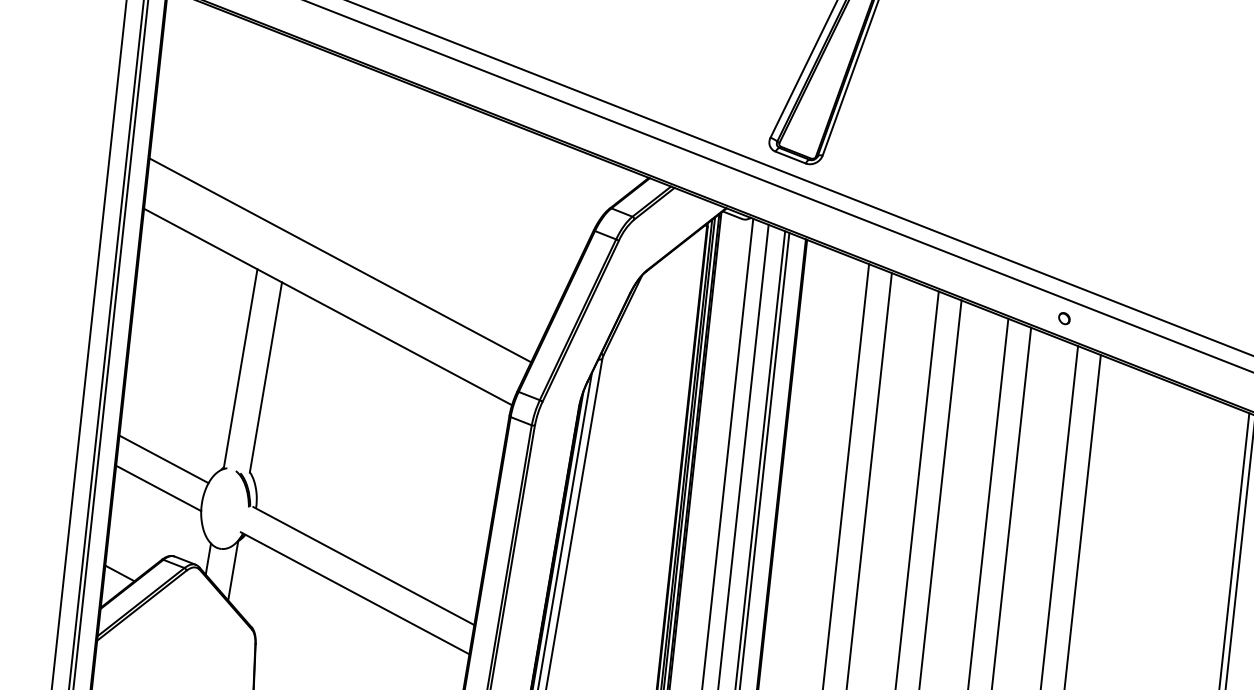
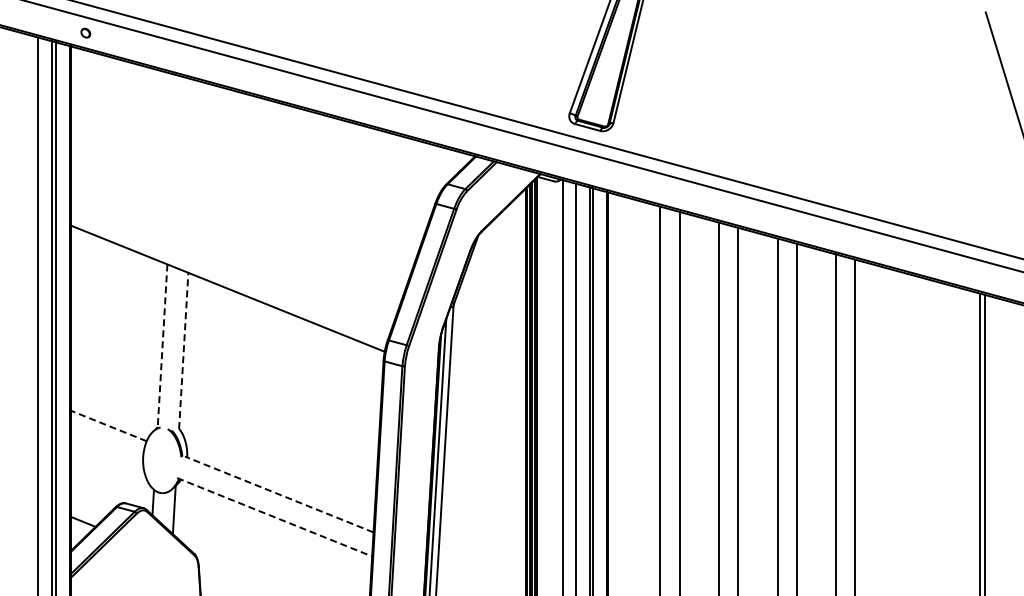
line: (340, 259) -> (233, 249), removed
part: (1064, 318) -> (822, 233), removed
line: (240, 367) -> (162, 345), solid -> dashed
line: (265, 376) -> (183, 350), solid -> dashed
line: (163, 458) -> (108, 425), solid -> dashed
line: (158, 487) -> (106, 449), removed
line: (364, 566) -> (279, 494), solid -> dashed
line: (356, 593) -> (275, 517), solid -> dashed

